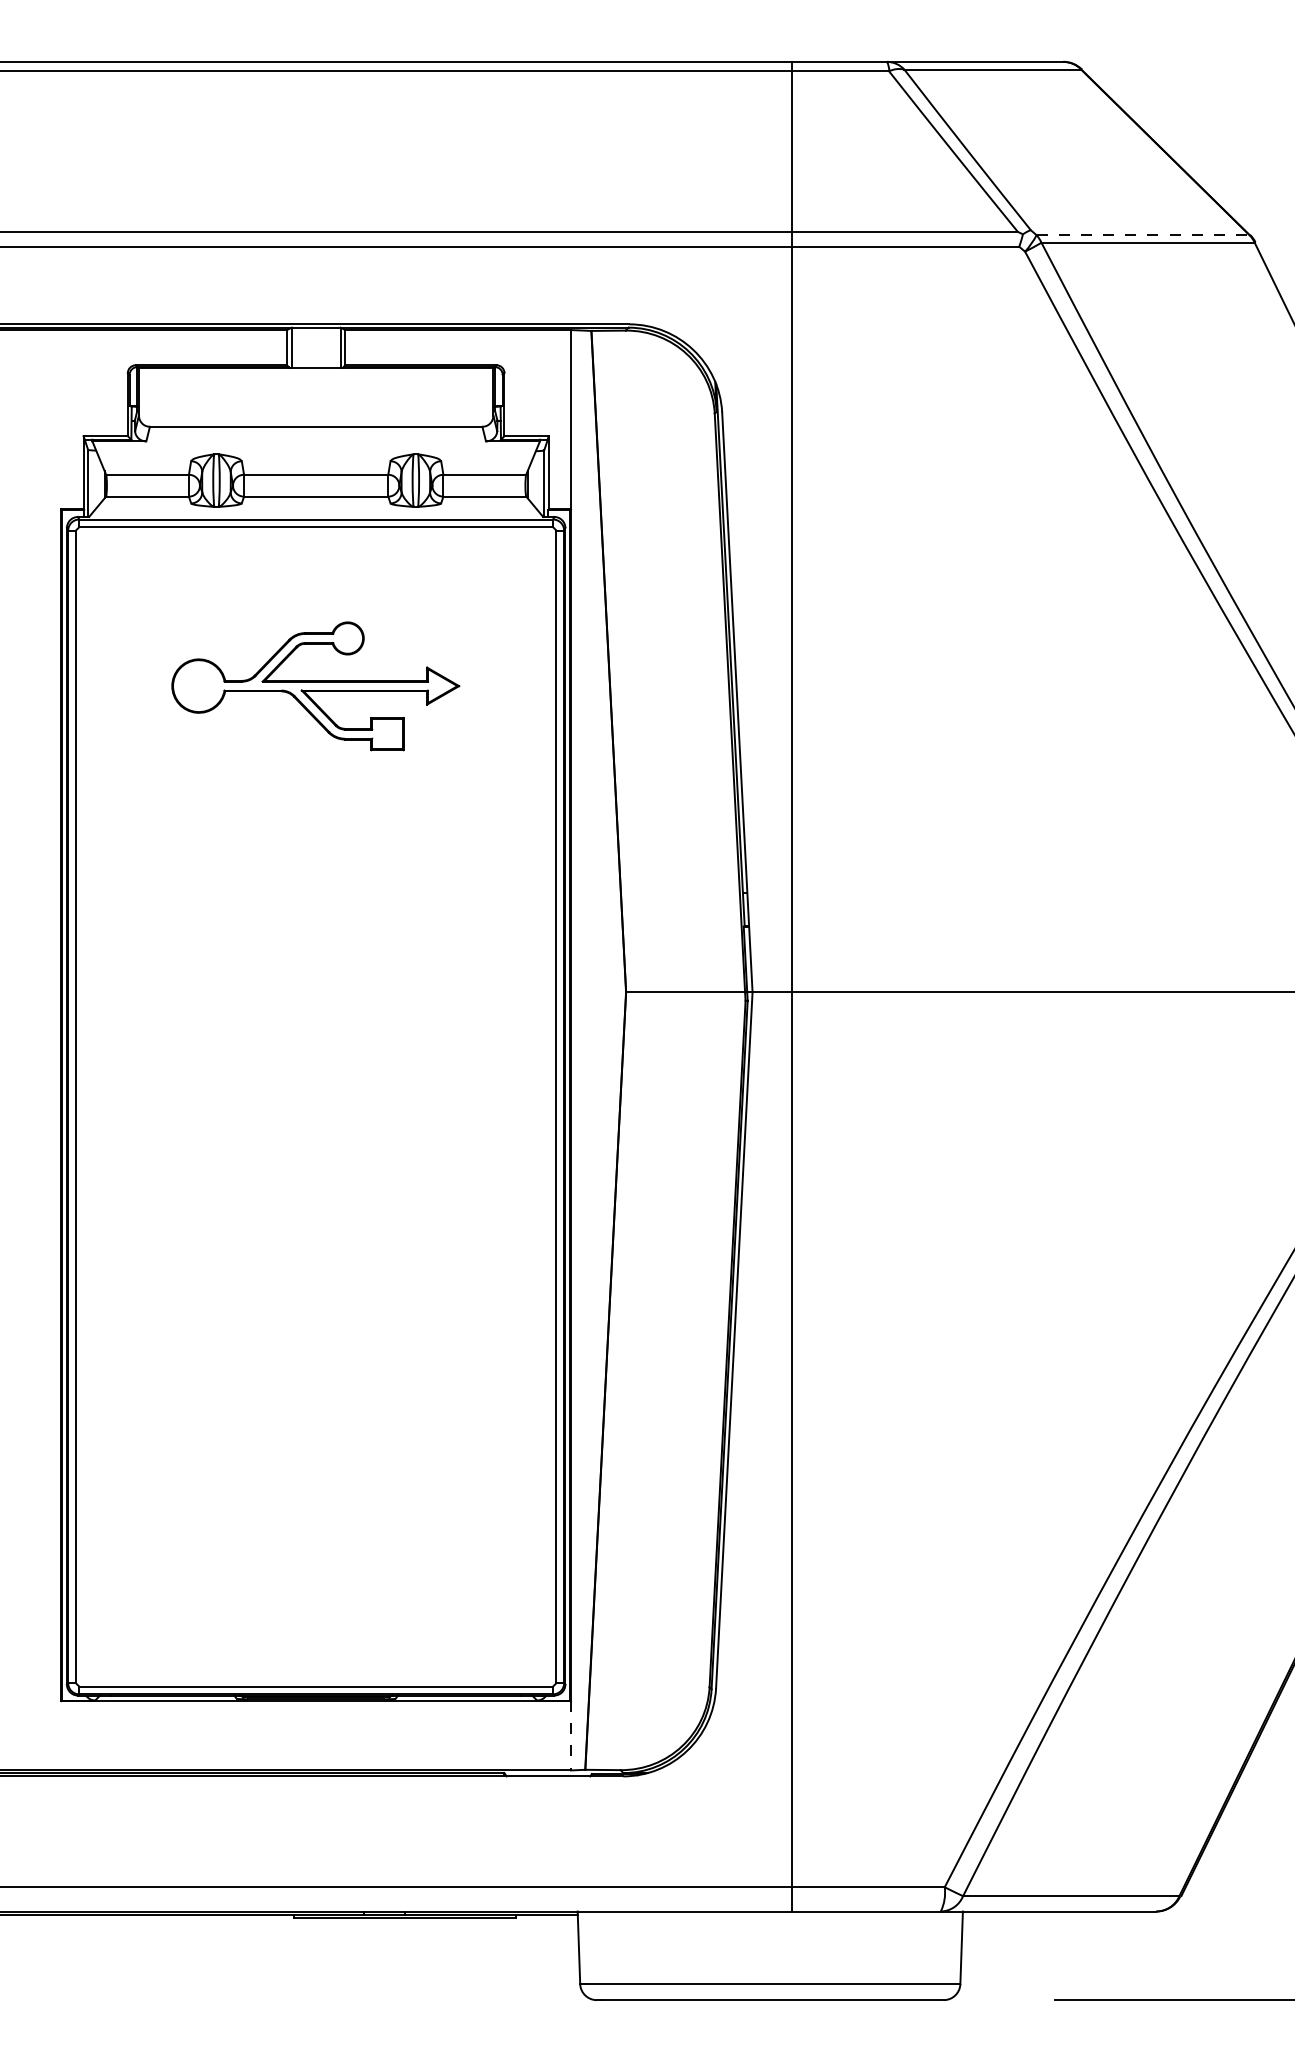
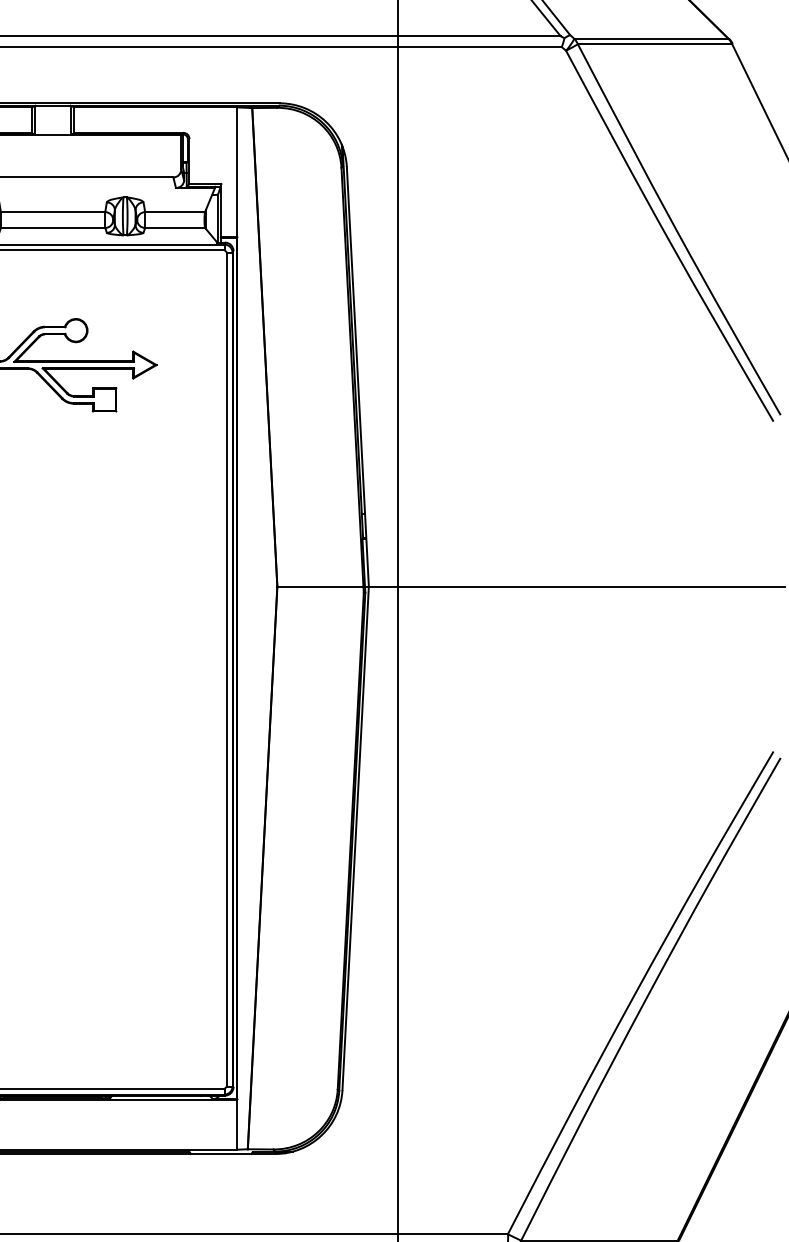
line: (1143, 235) -> (651, 39), dashed -> solid
line: (570, 1735) -> (237, 1124), dashed -> solid

